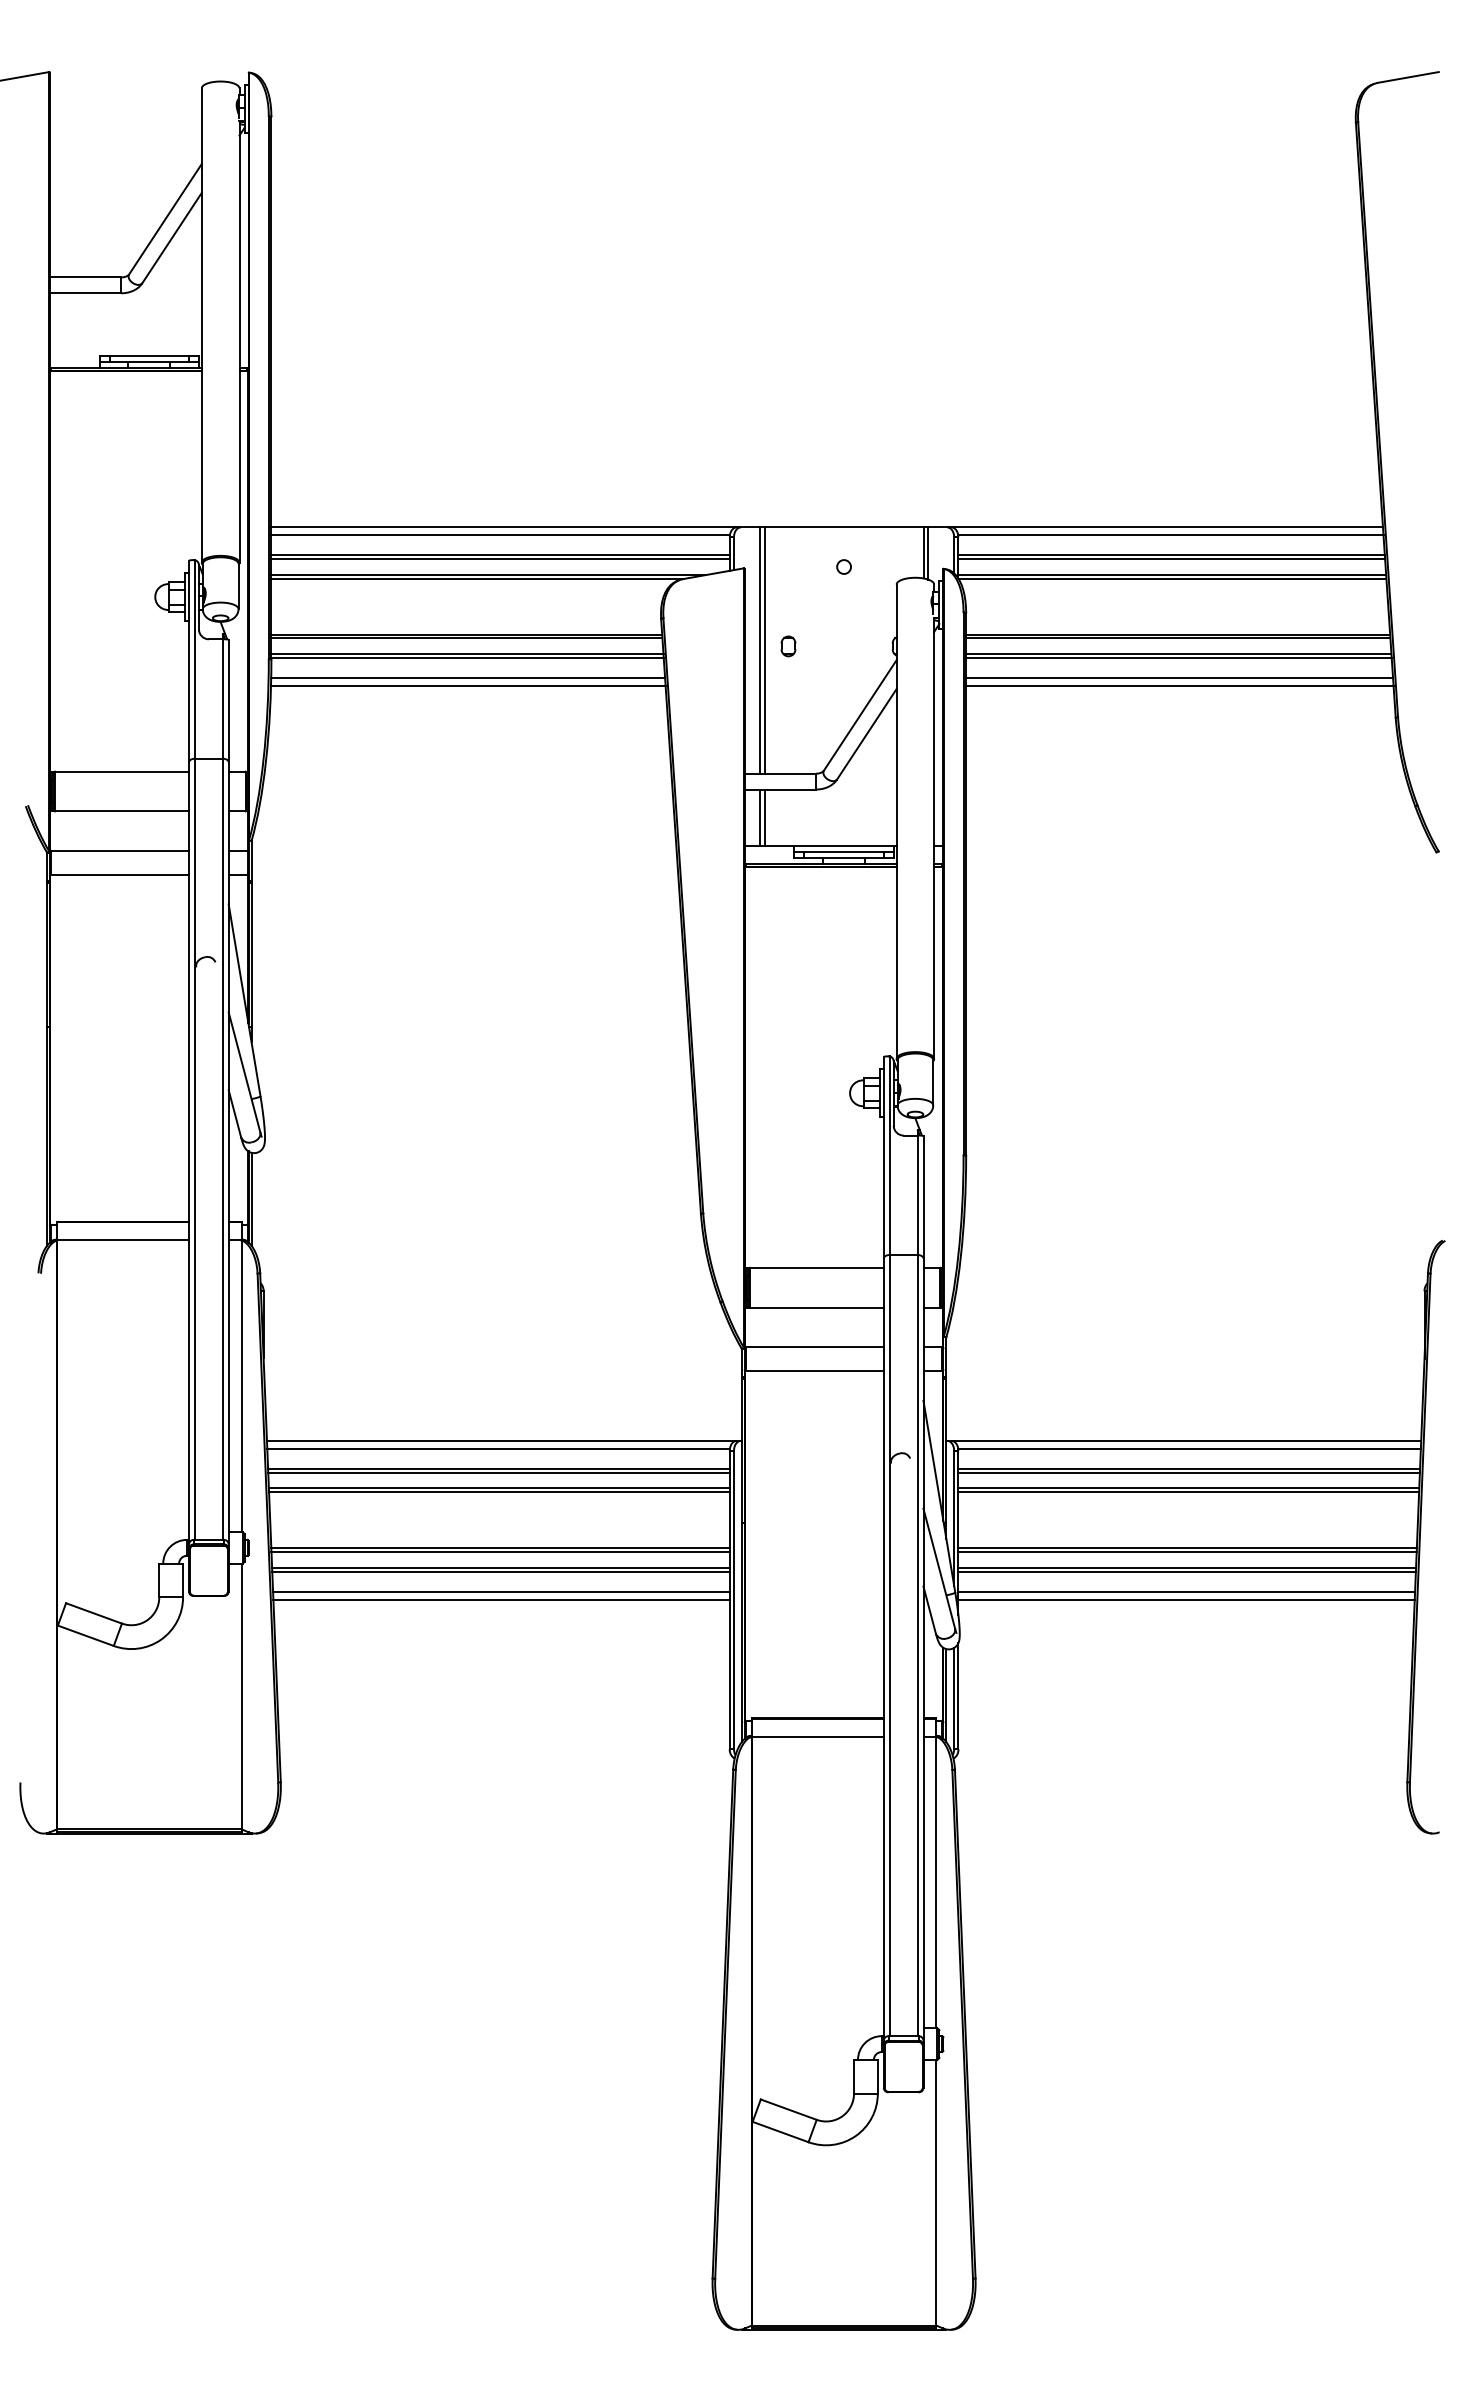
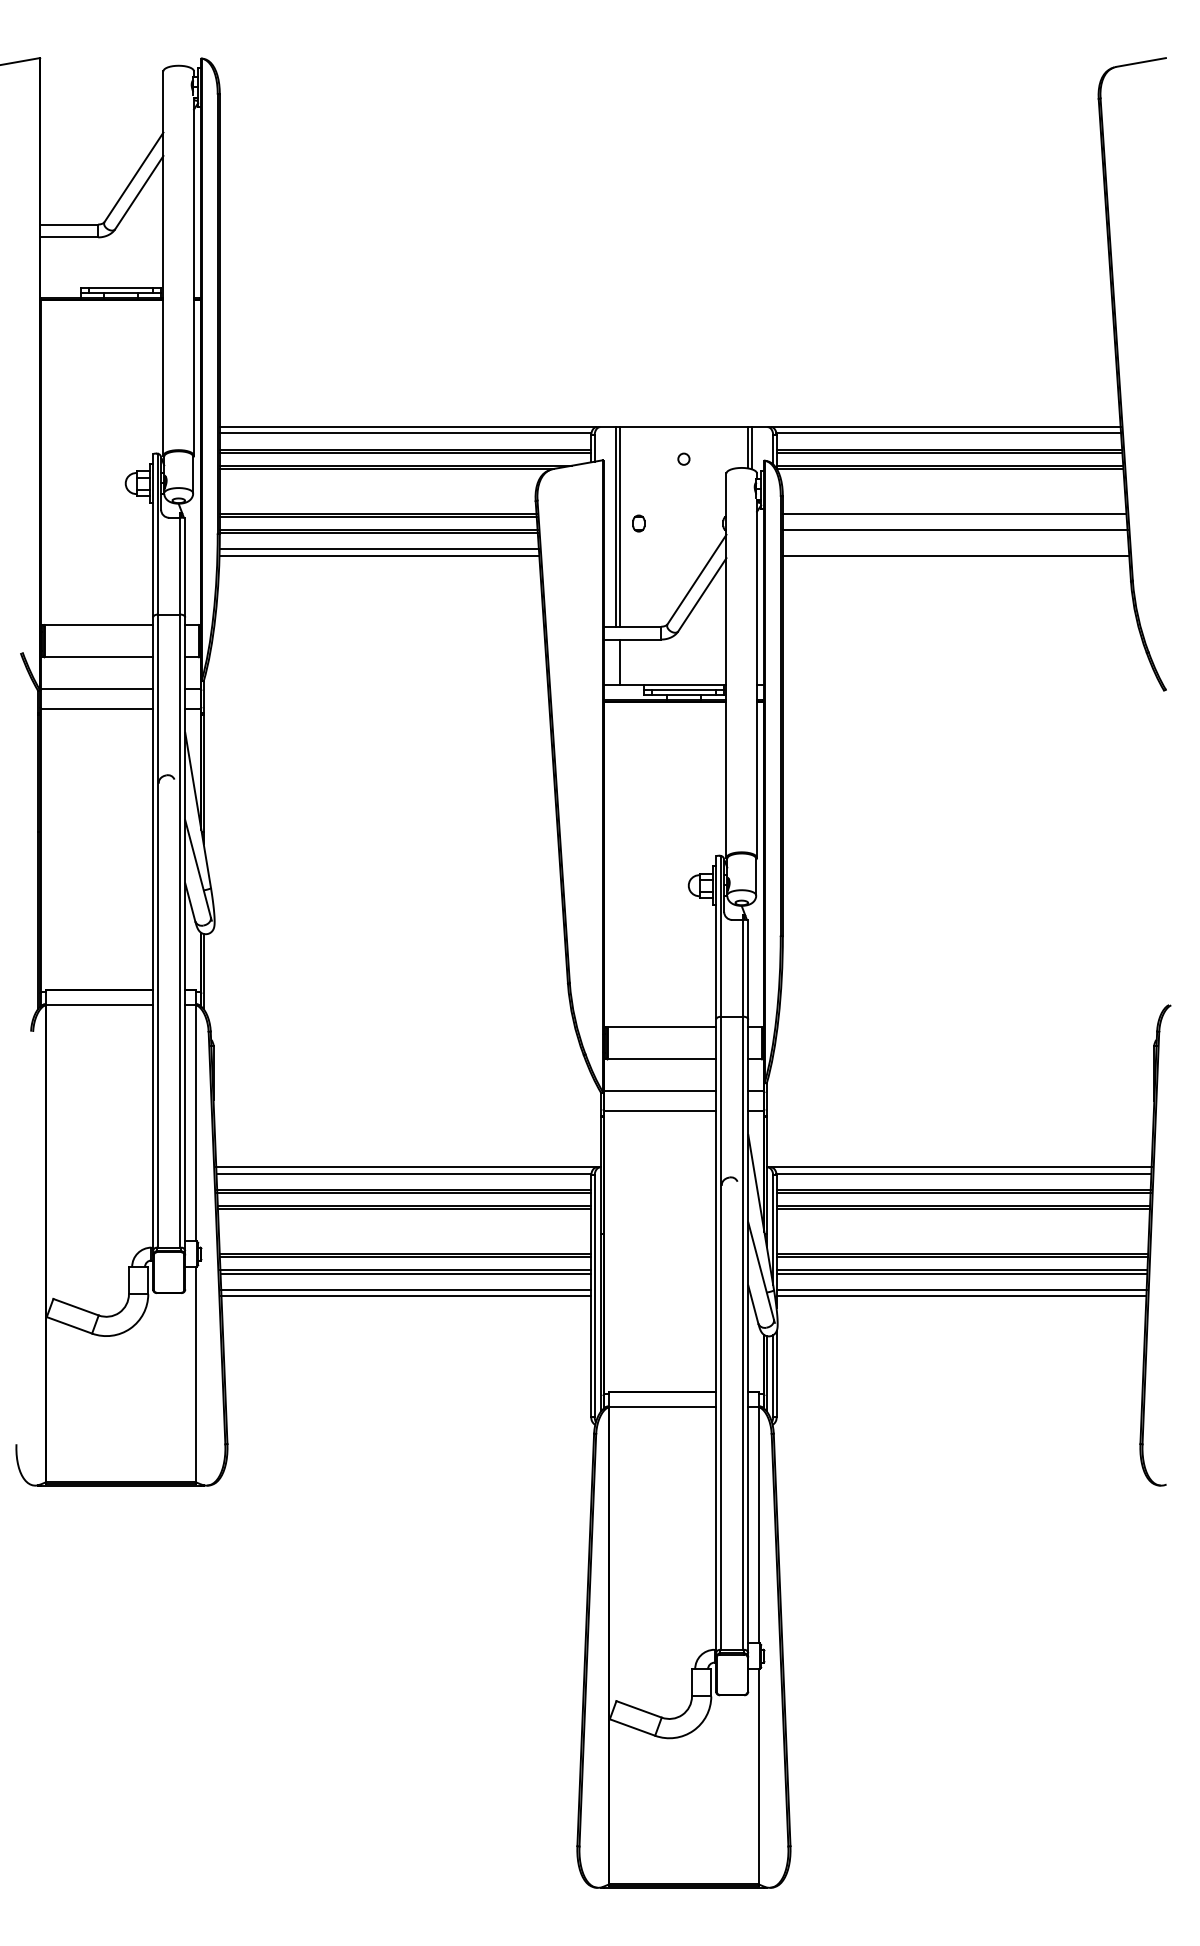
line: (1178, 638) -> (954, 517), removed
line: (1178, 658) -> (954, 533), removed
line: (1179, 678) -> (955, 549), removed
line: (760, 817) -> (616, 662), removed

